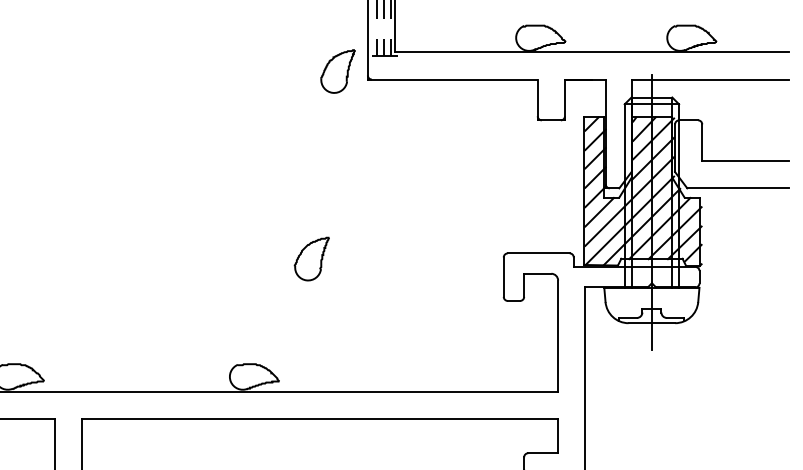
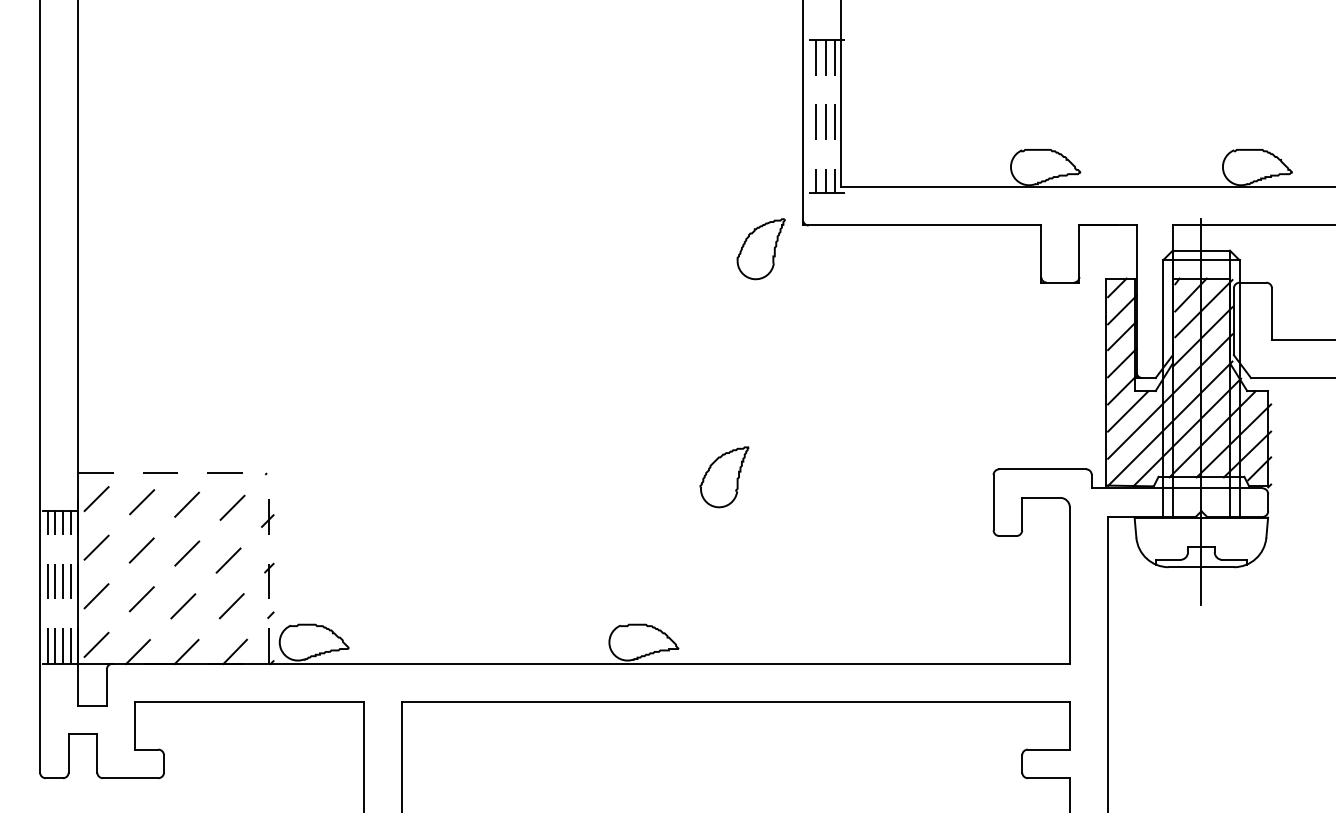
part: (337, 71) -> (760, 249), moved

